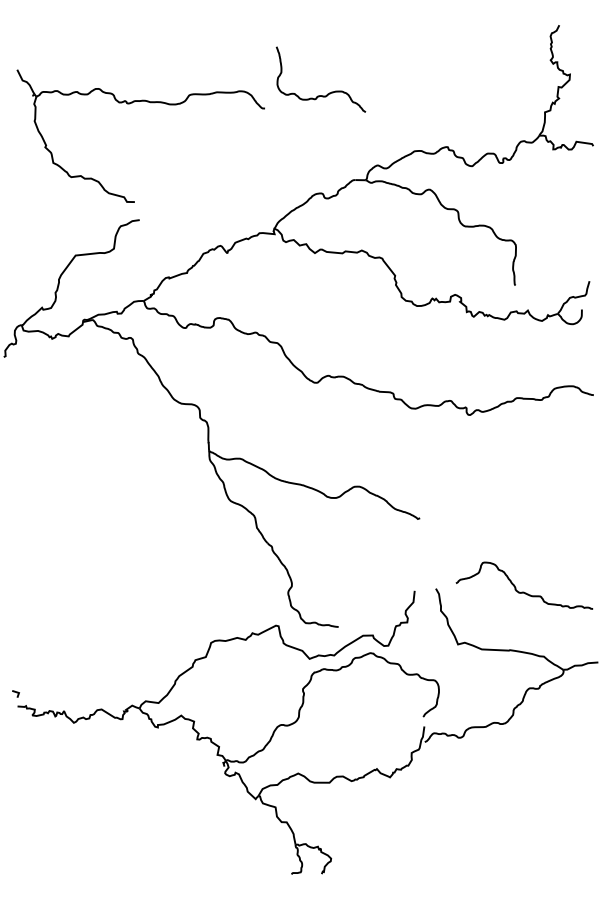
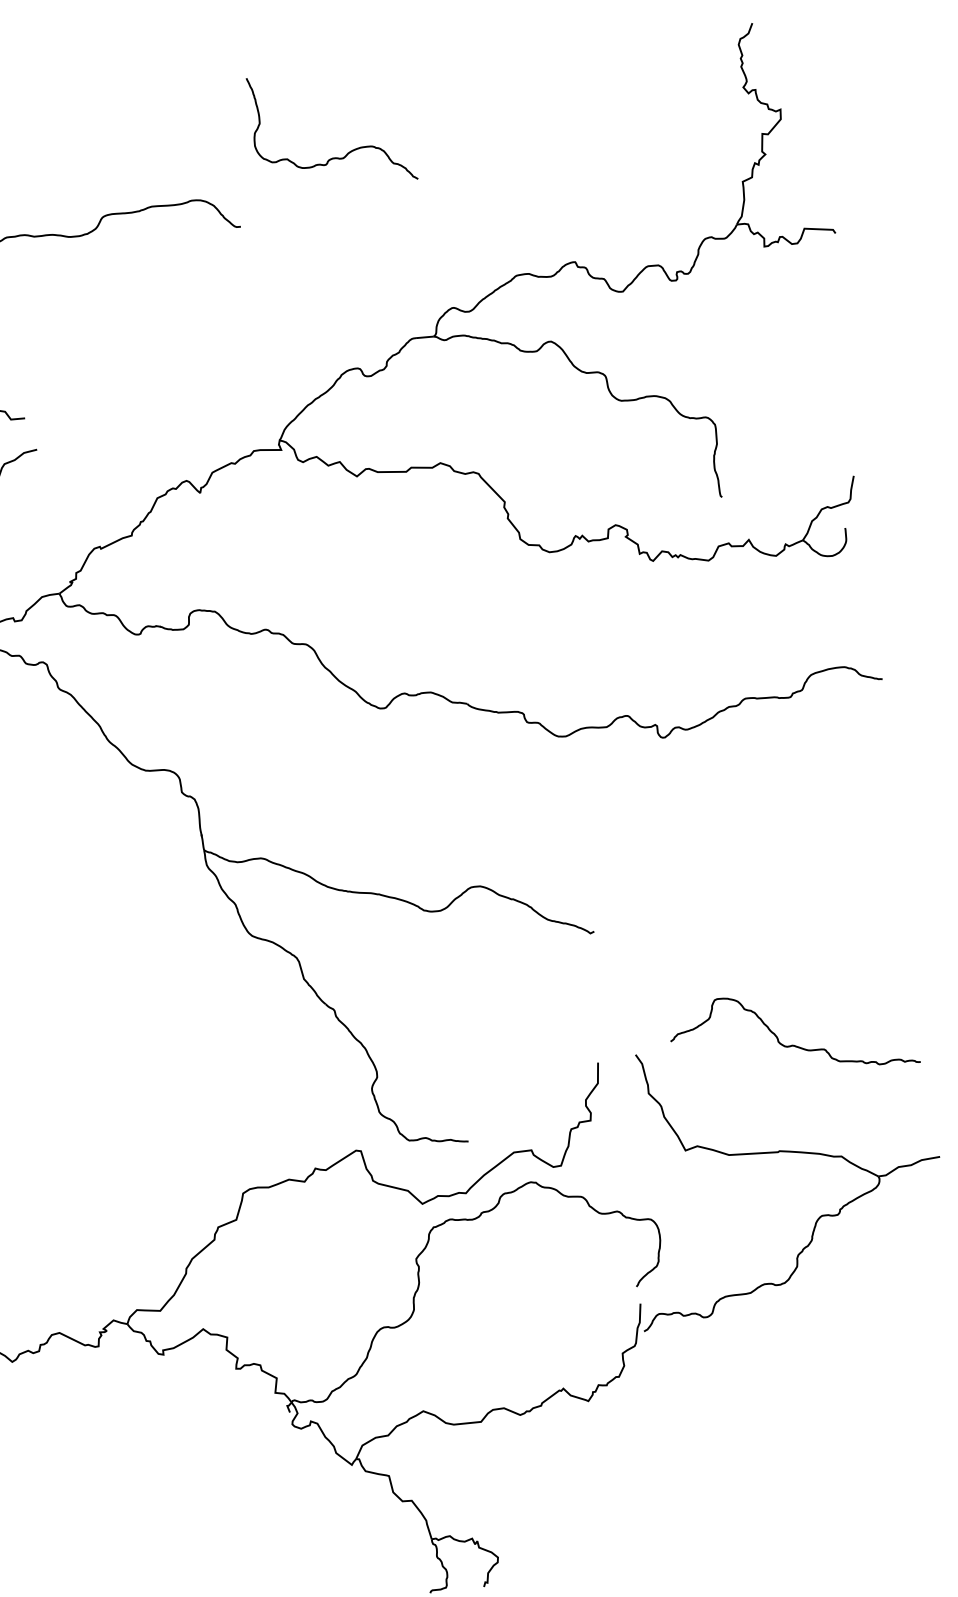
curve: (327, 93) -> (346, 152), moved

